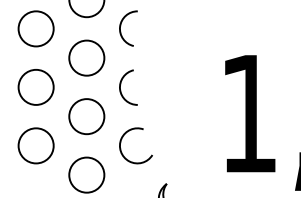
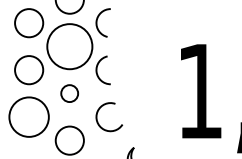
circle: (86, 57) -> (69, 46), size x1.6
circle: (86, 116) -> (69, 93), size x0.6
circle: (36, 146) -> (29, 117), size x1.4

